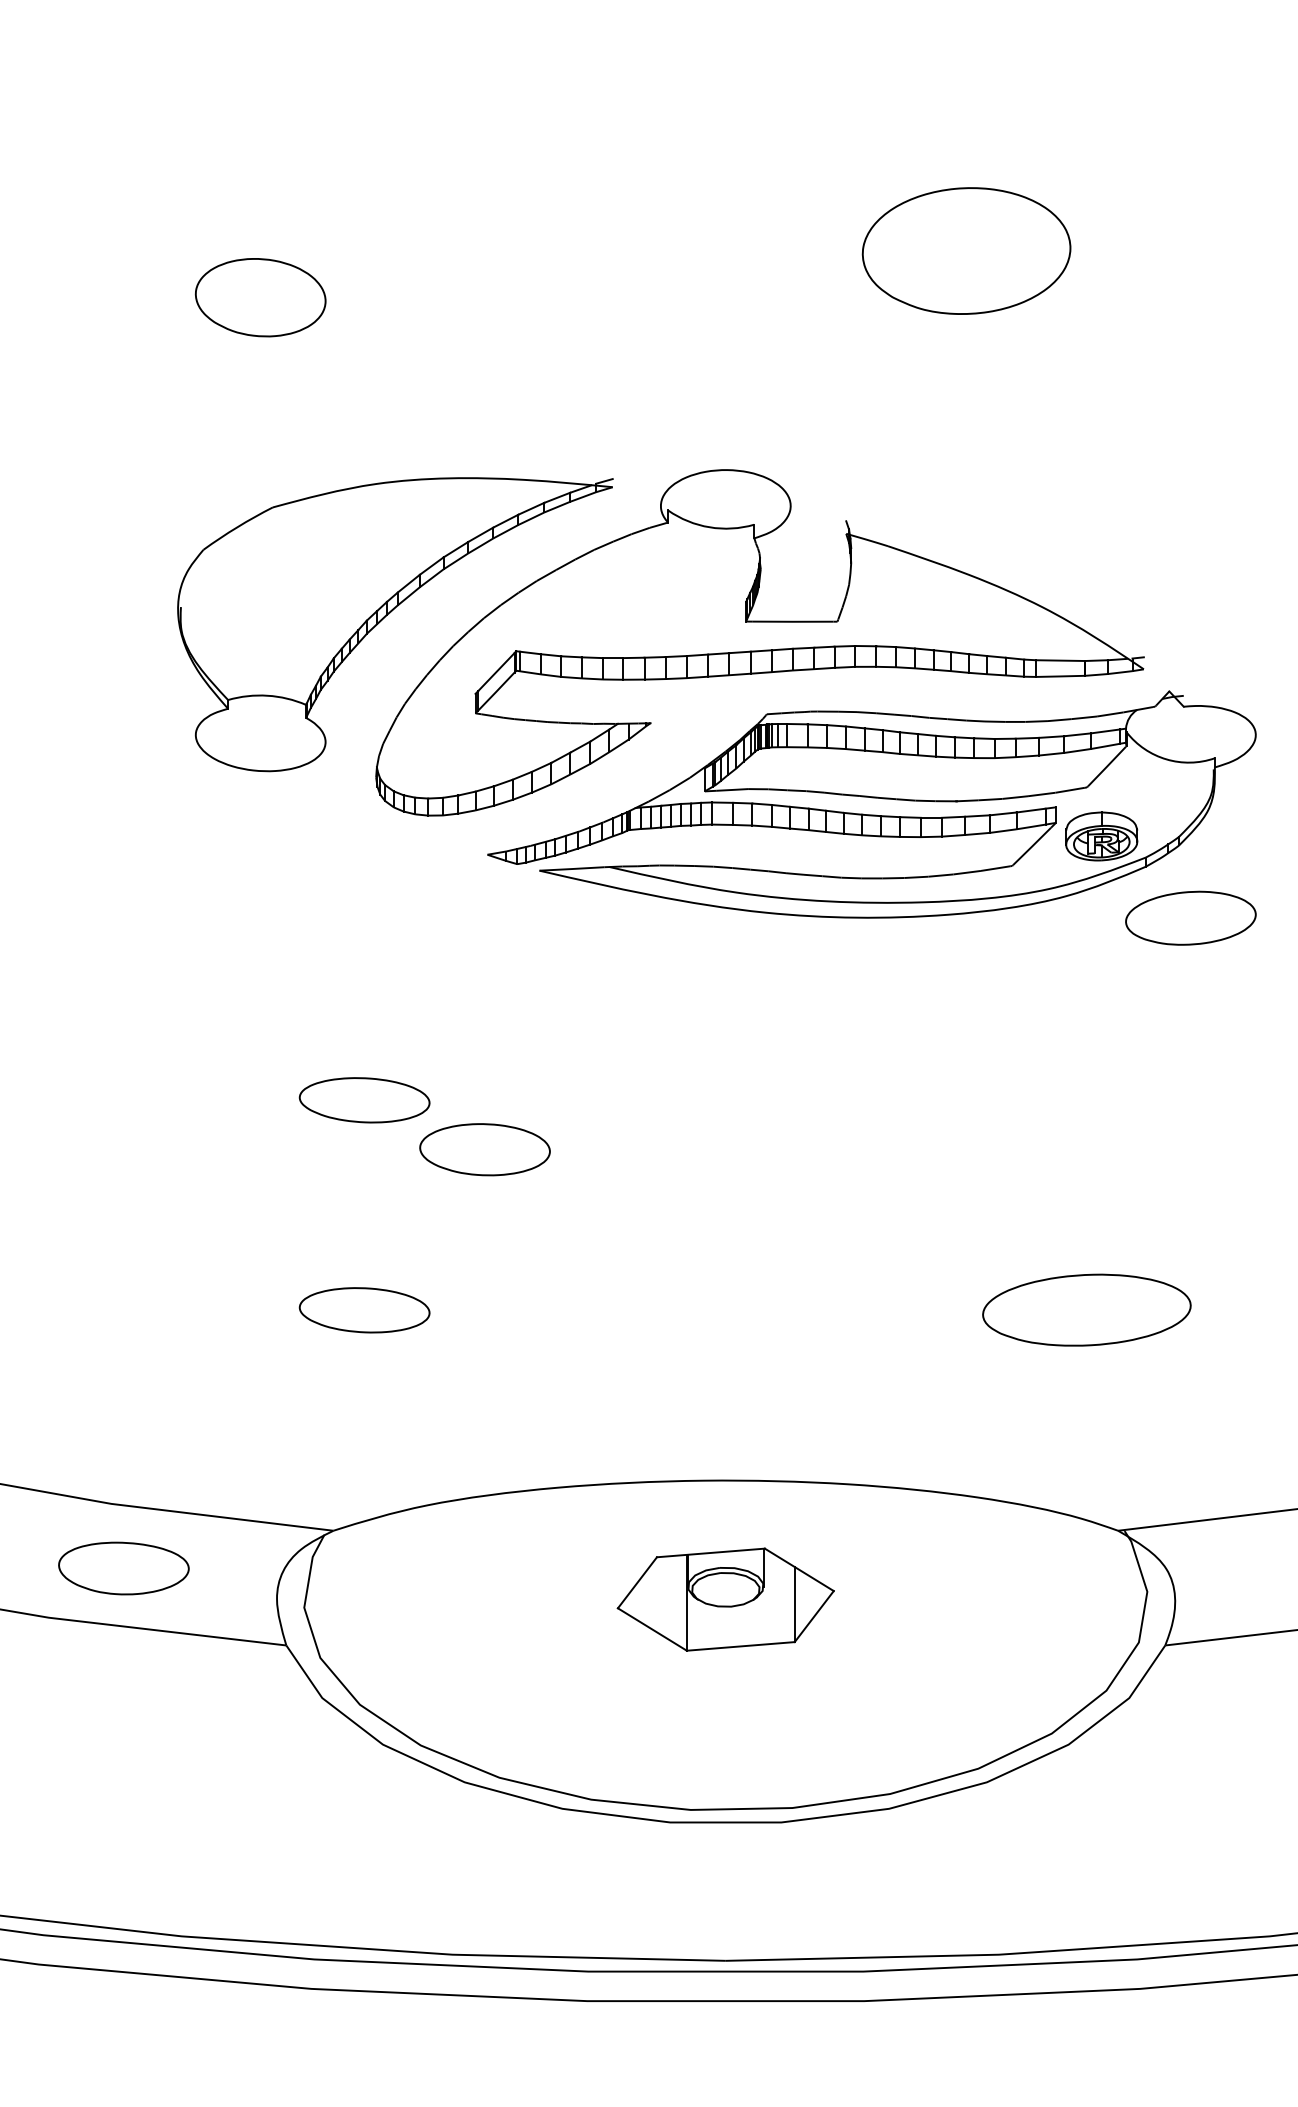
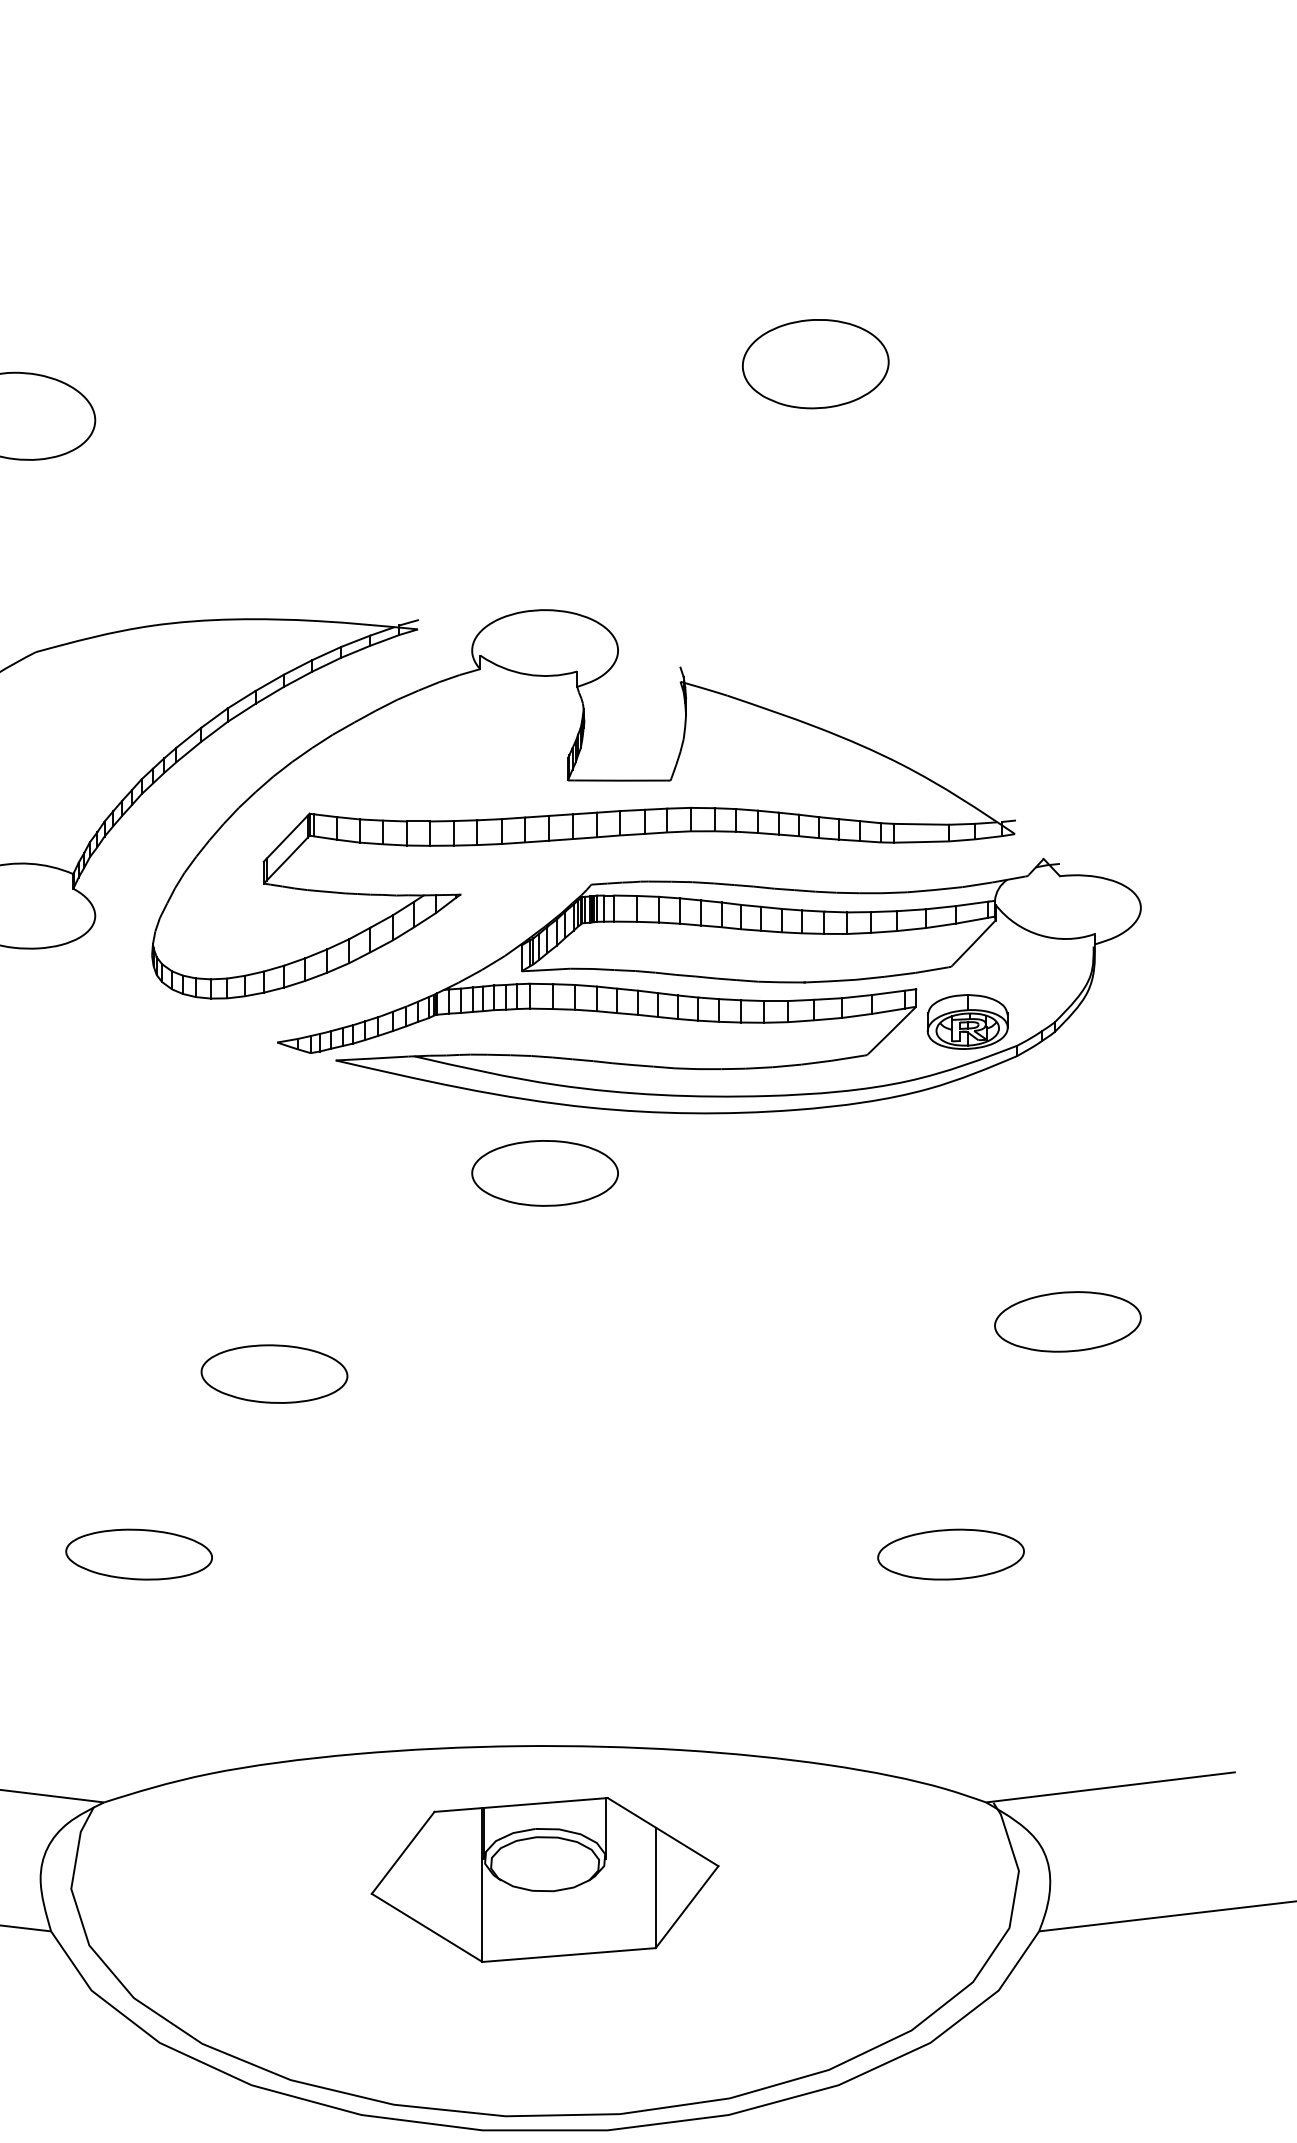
part: (966, 251) -> (815, 364), size x0.62
part: (1190, 917) -> (1067, 1321), moved
part: (725, 970) -> (544, 1172), added
part: (364, 1100) -> (138, 1318), removed
part: (1086, 1310) -> (950, 1554), size x0.62
part: (725, 1599) -> (544, 1879), size x1.43

